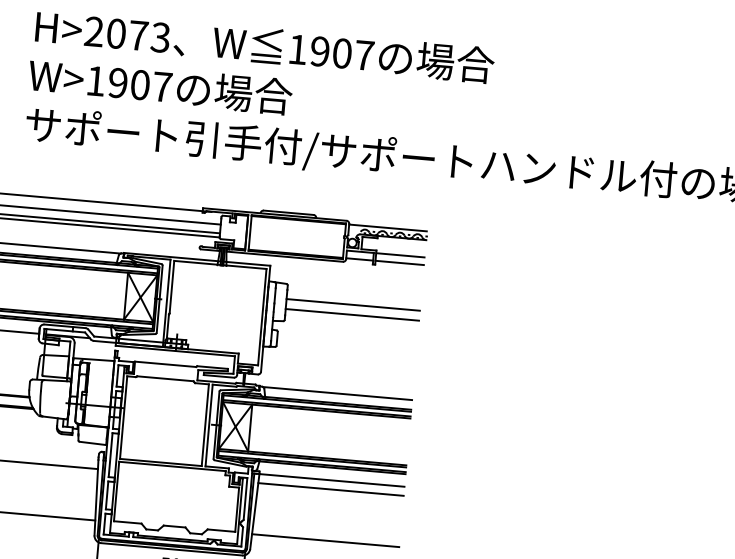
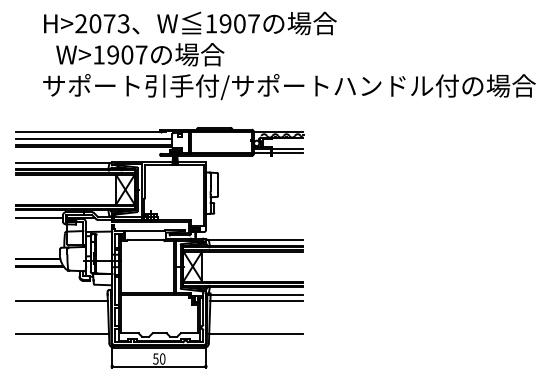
text: (160, 86) -> (140, 54), moved
line: (352, 304) -> (260, 182), removed
line: (351, 315) -> (260, 189), removed

